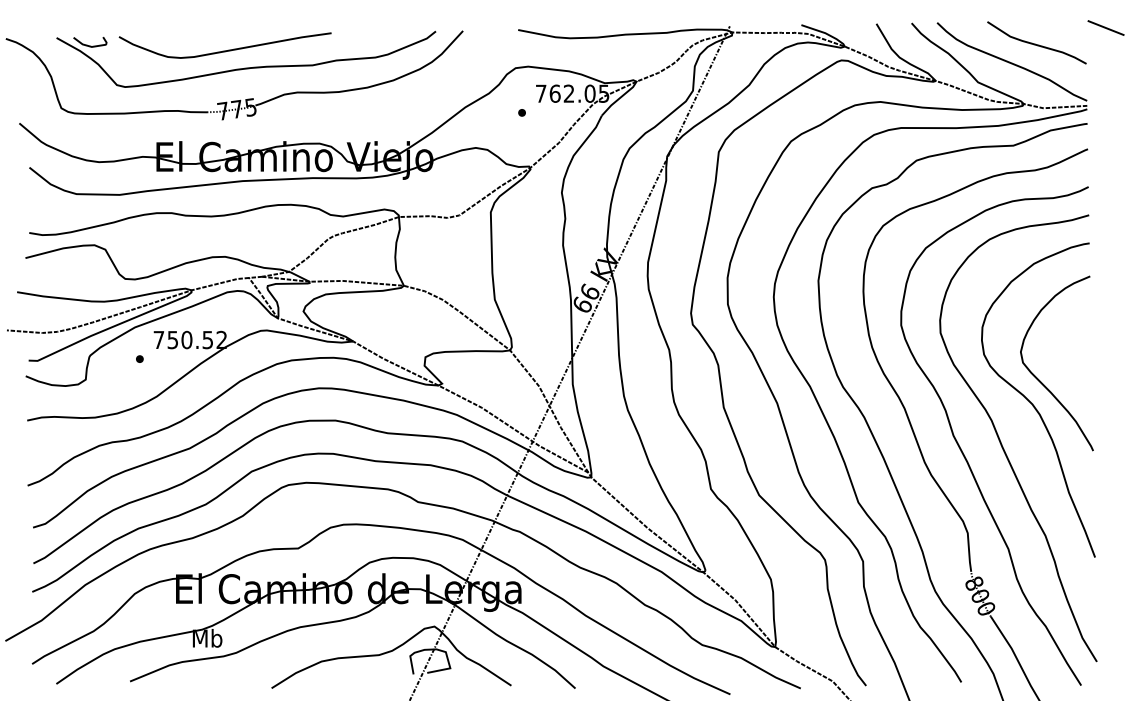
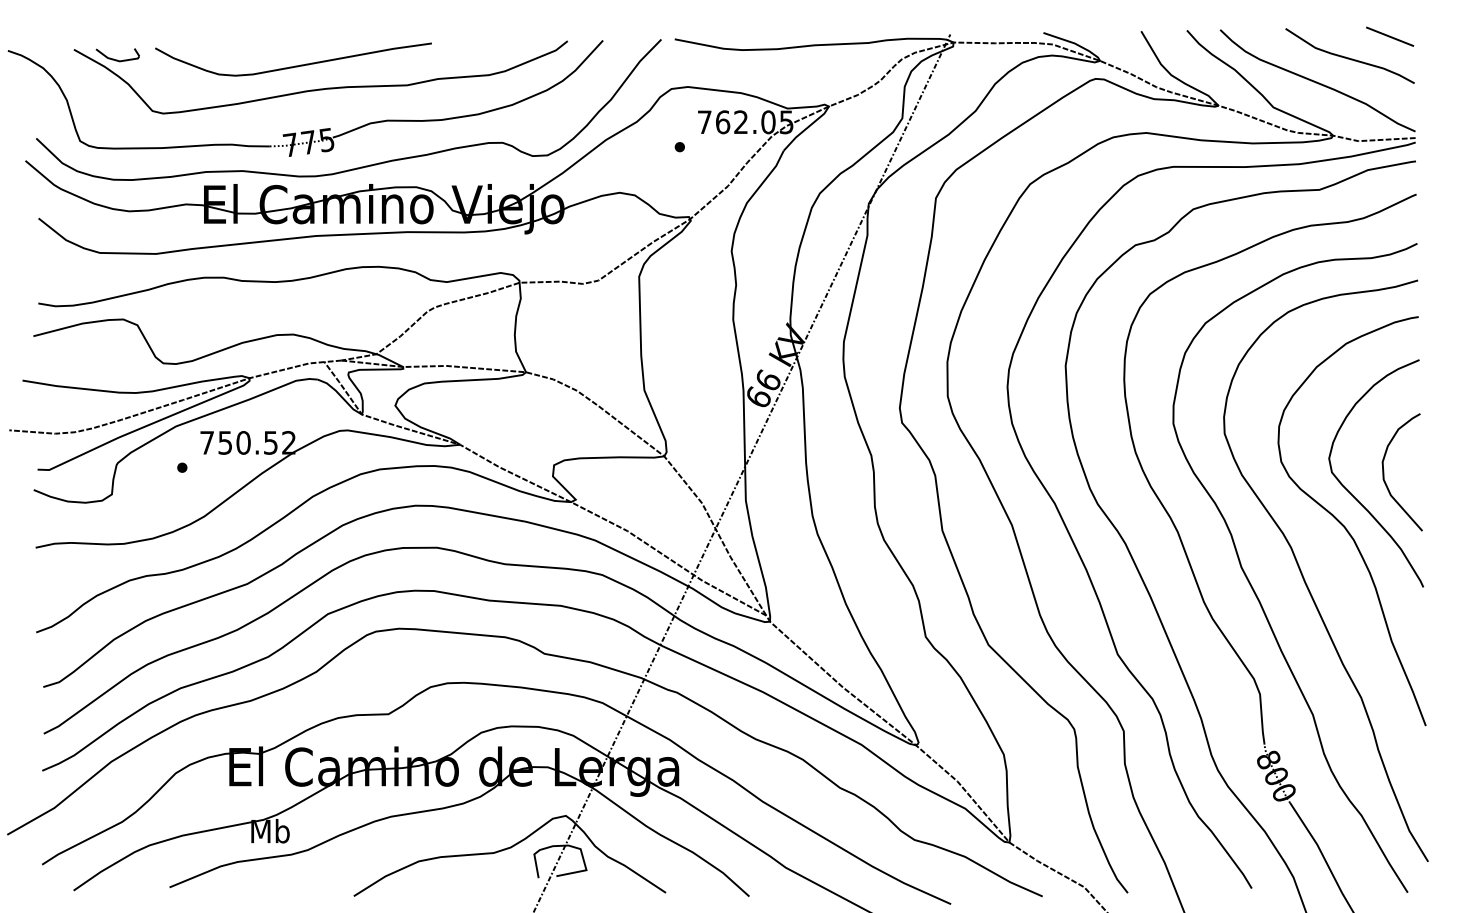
line: (1106, 27) -> (1390, 36), moved
curve: (277, 127) -> (361, 166), added
curve: (1063, 362) -> (1384, 472), added

